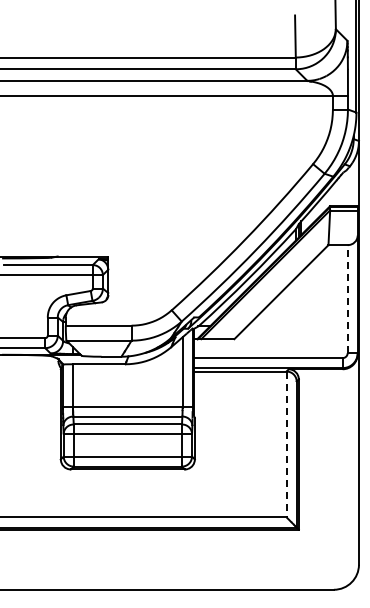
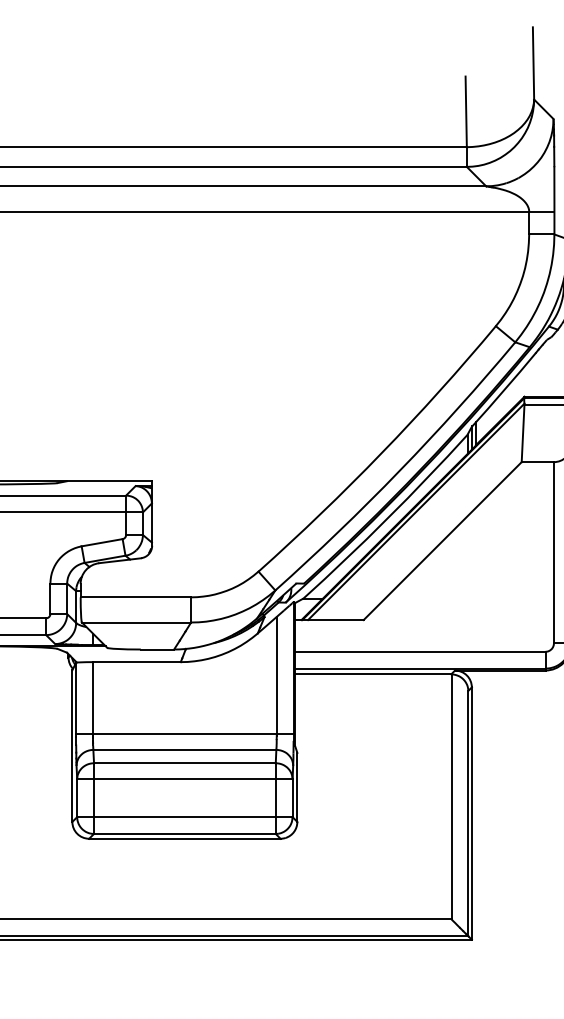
line: (347, 299) -> (553, 553), dashed -> solid
line: (286, 444) -> (451, 796), dashed -> solid

